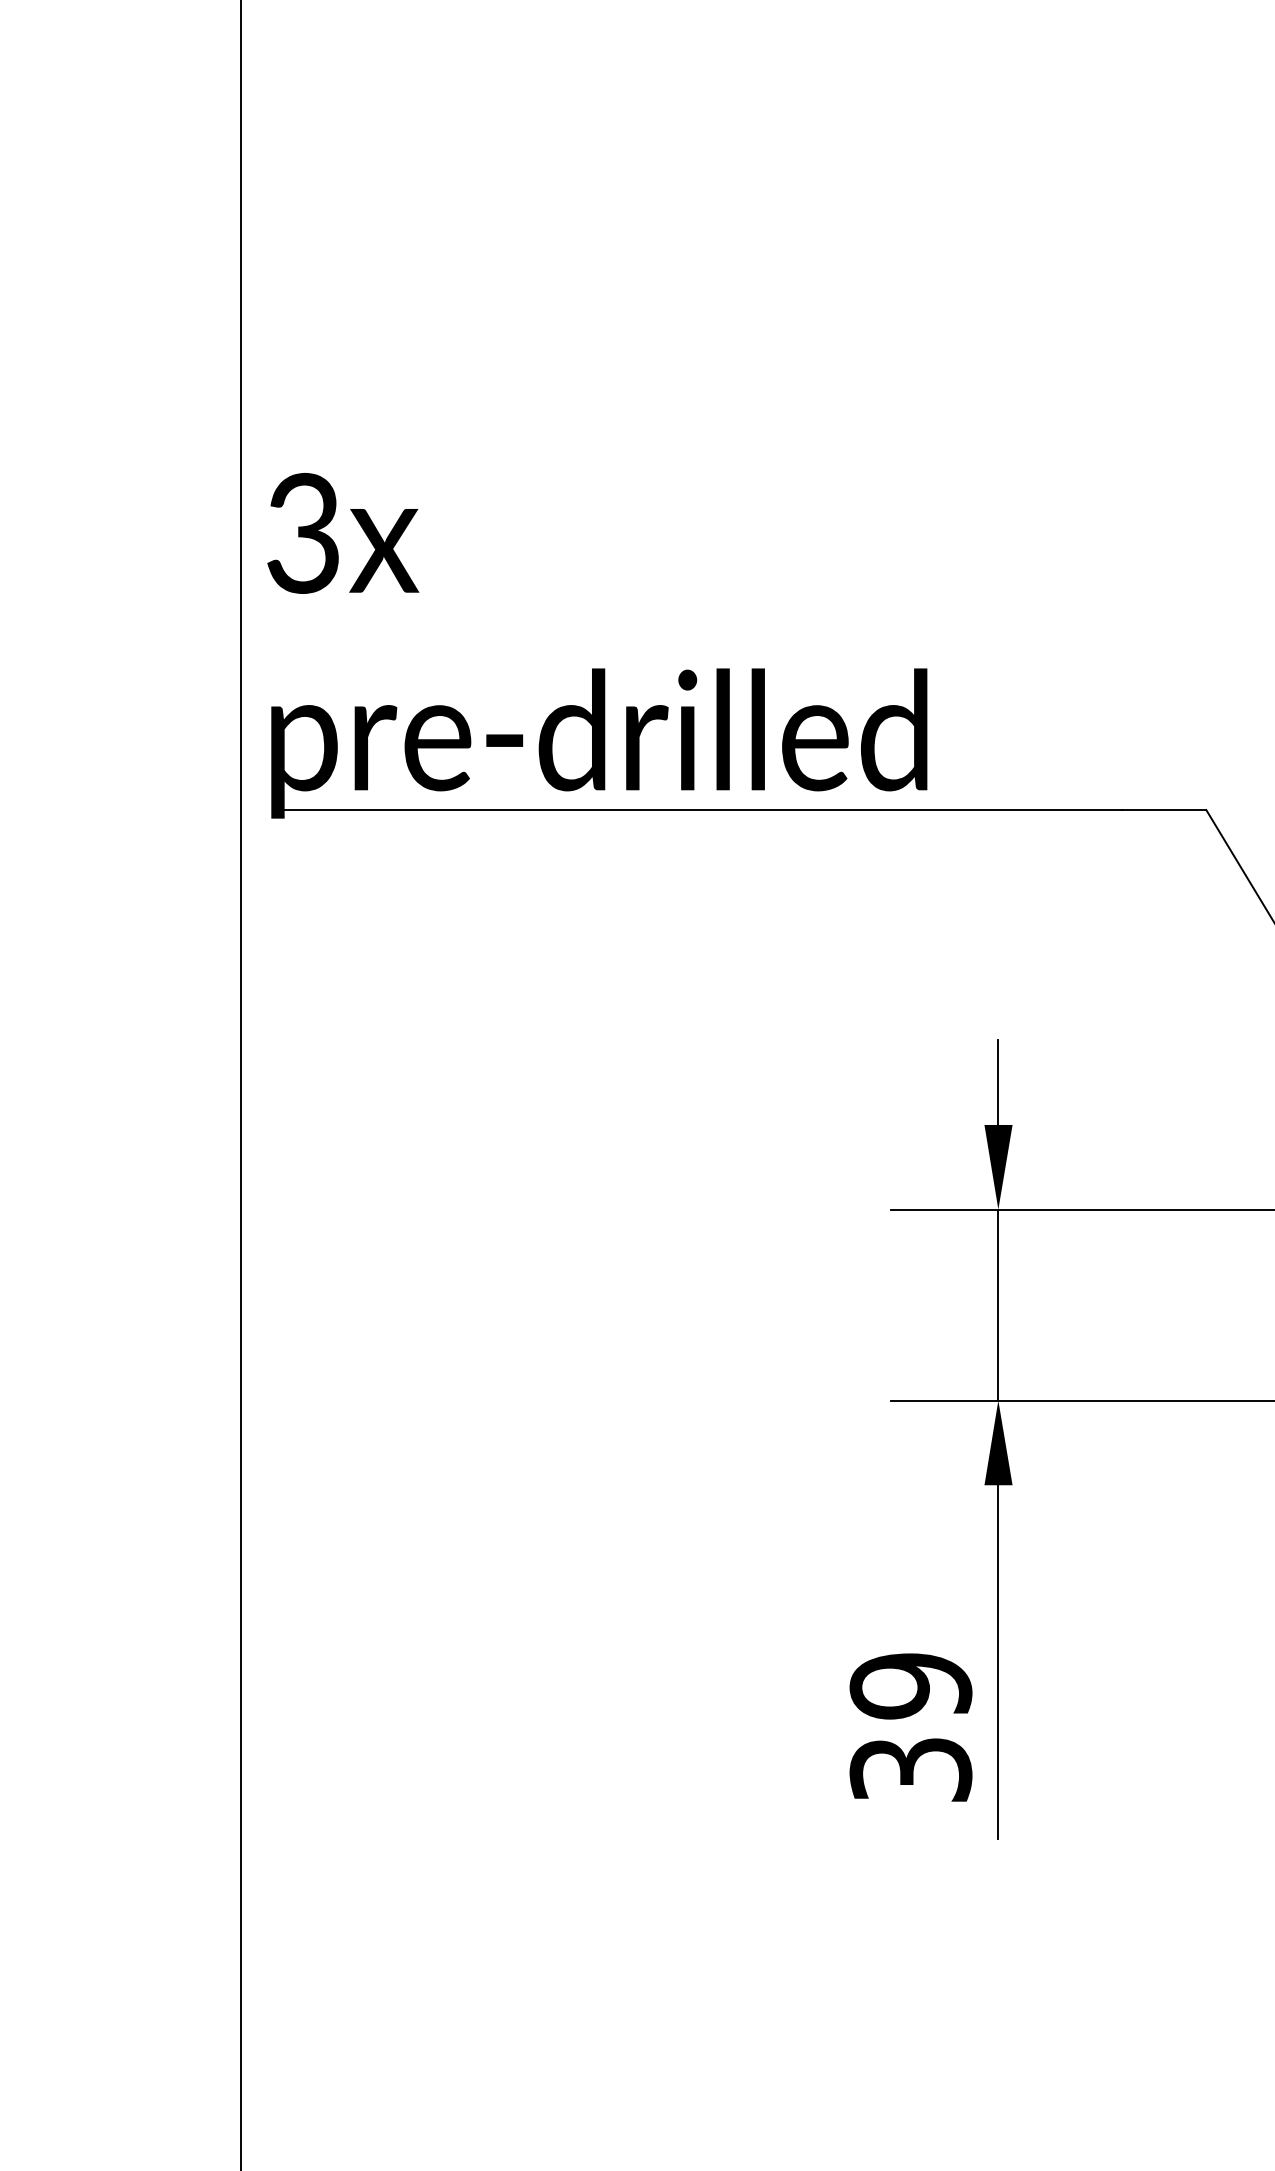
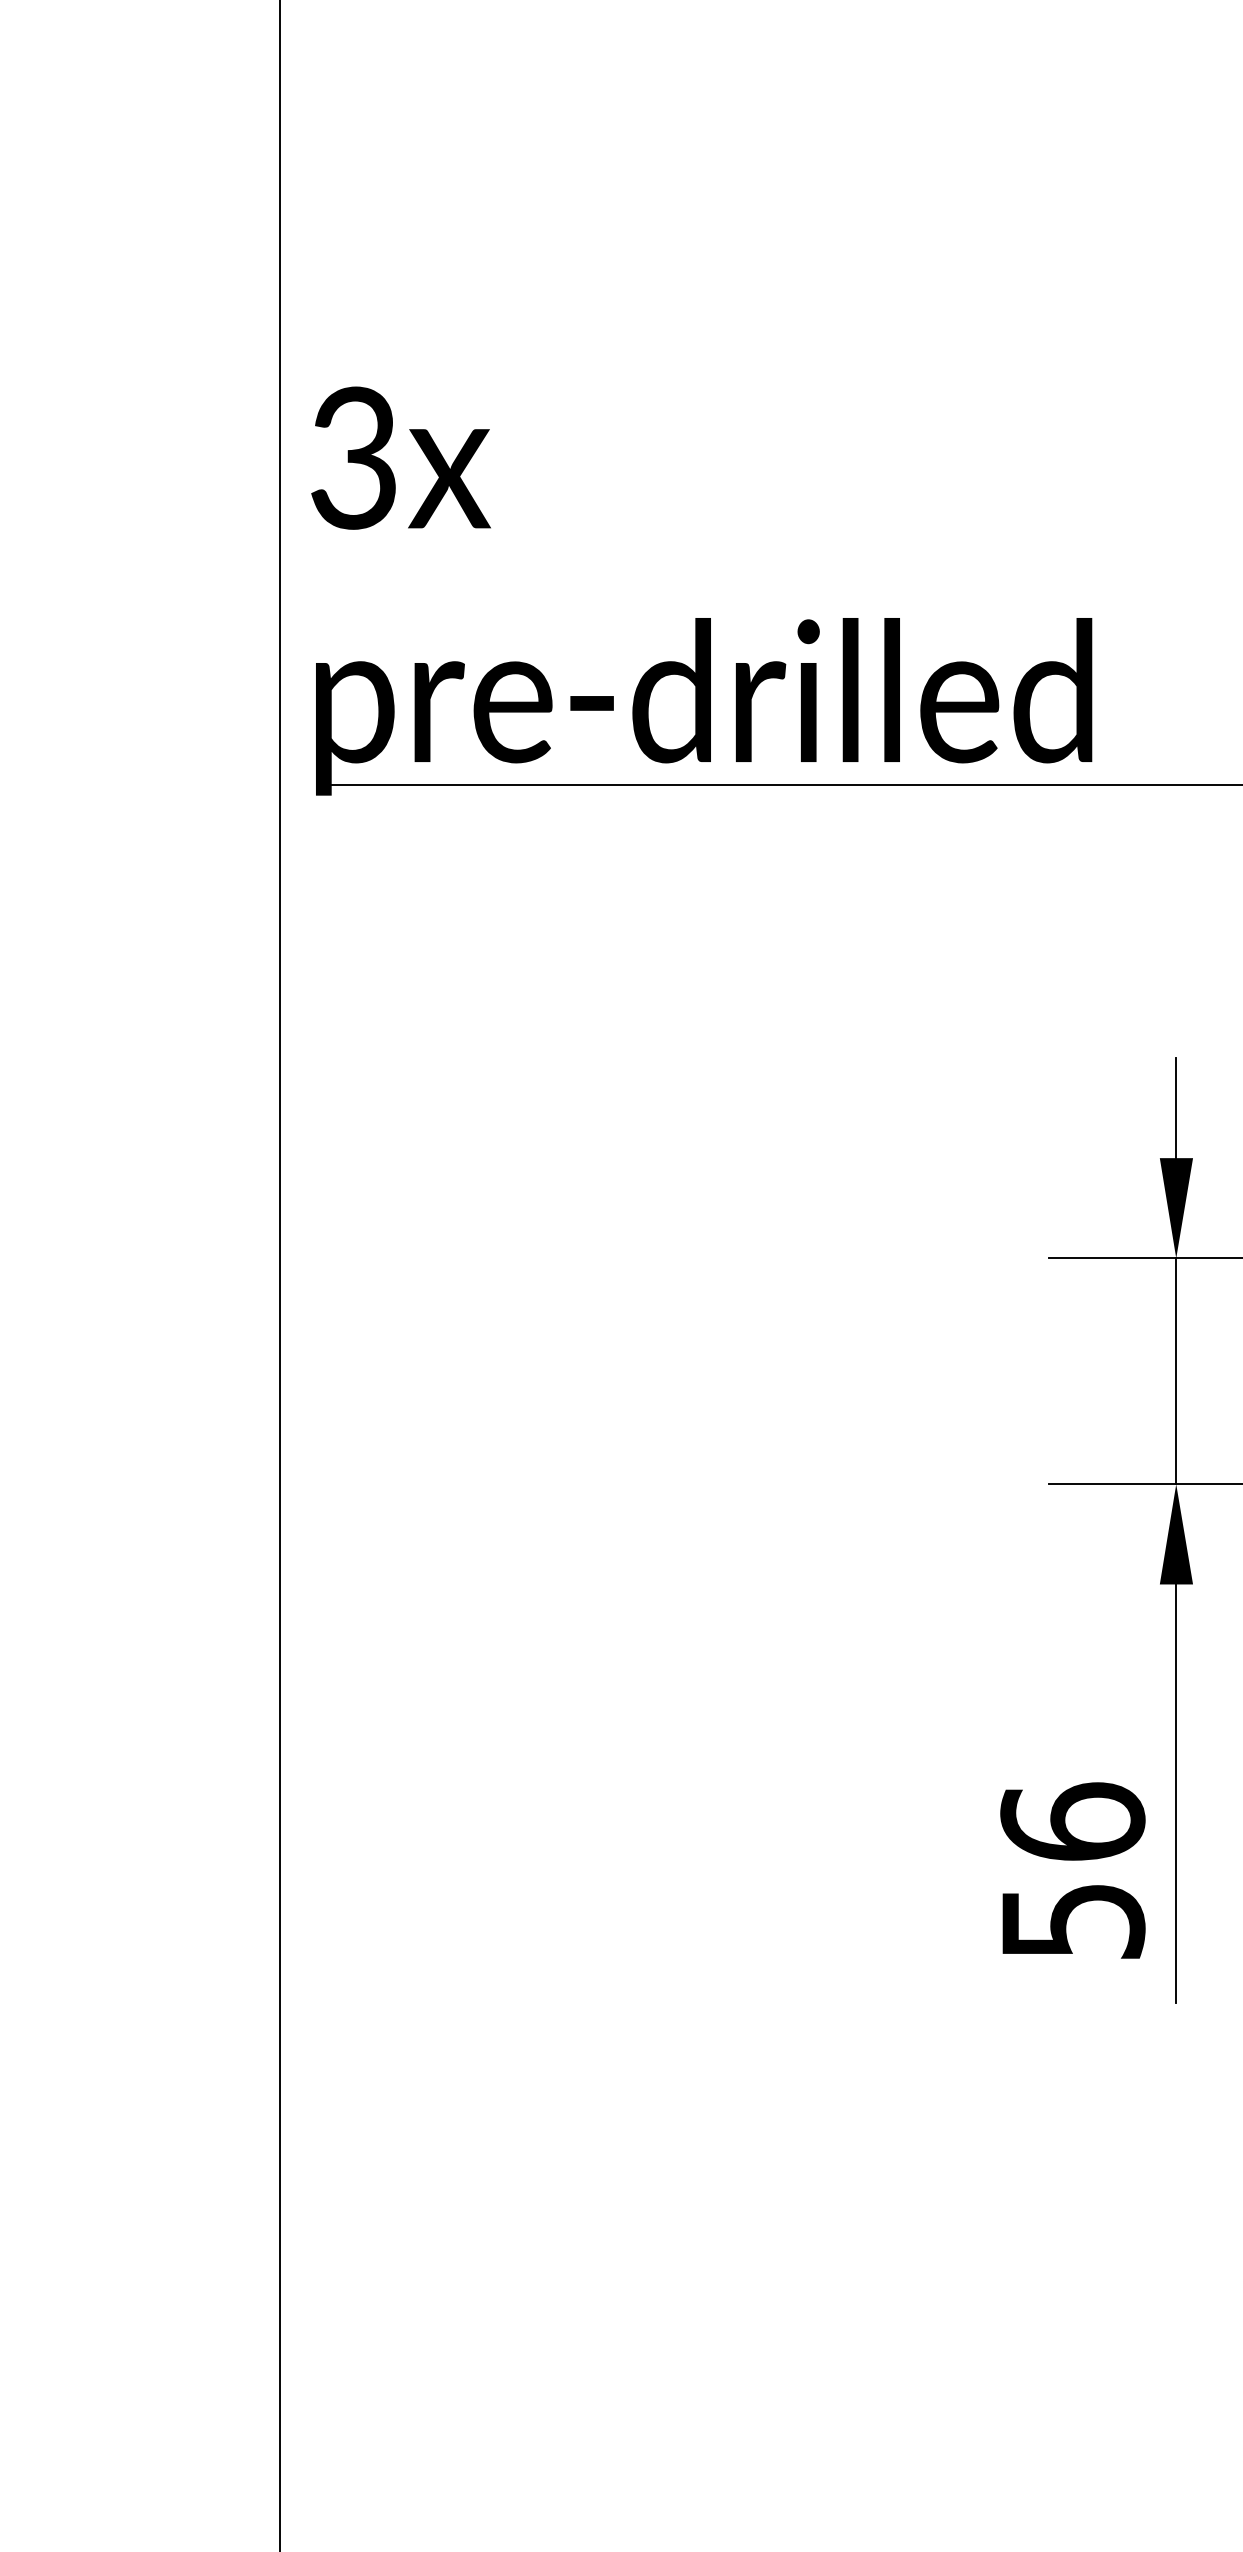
text: (910, 1726) -> (1072, 1869), 39 -> 56

